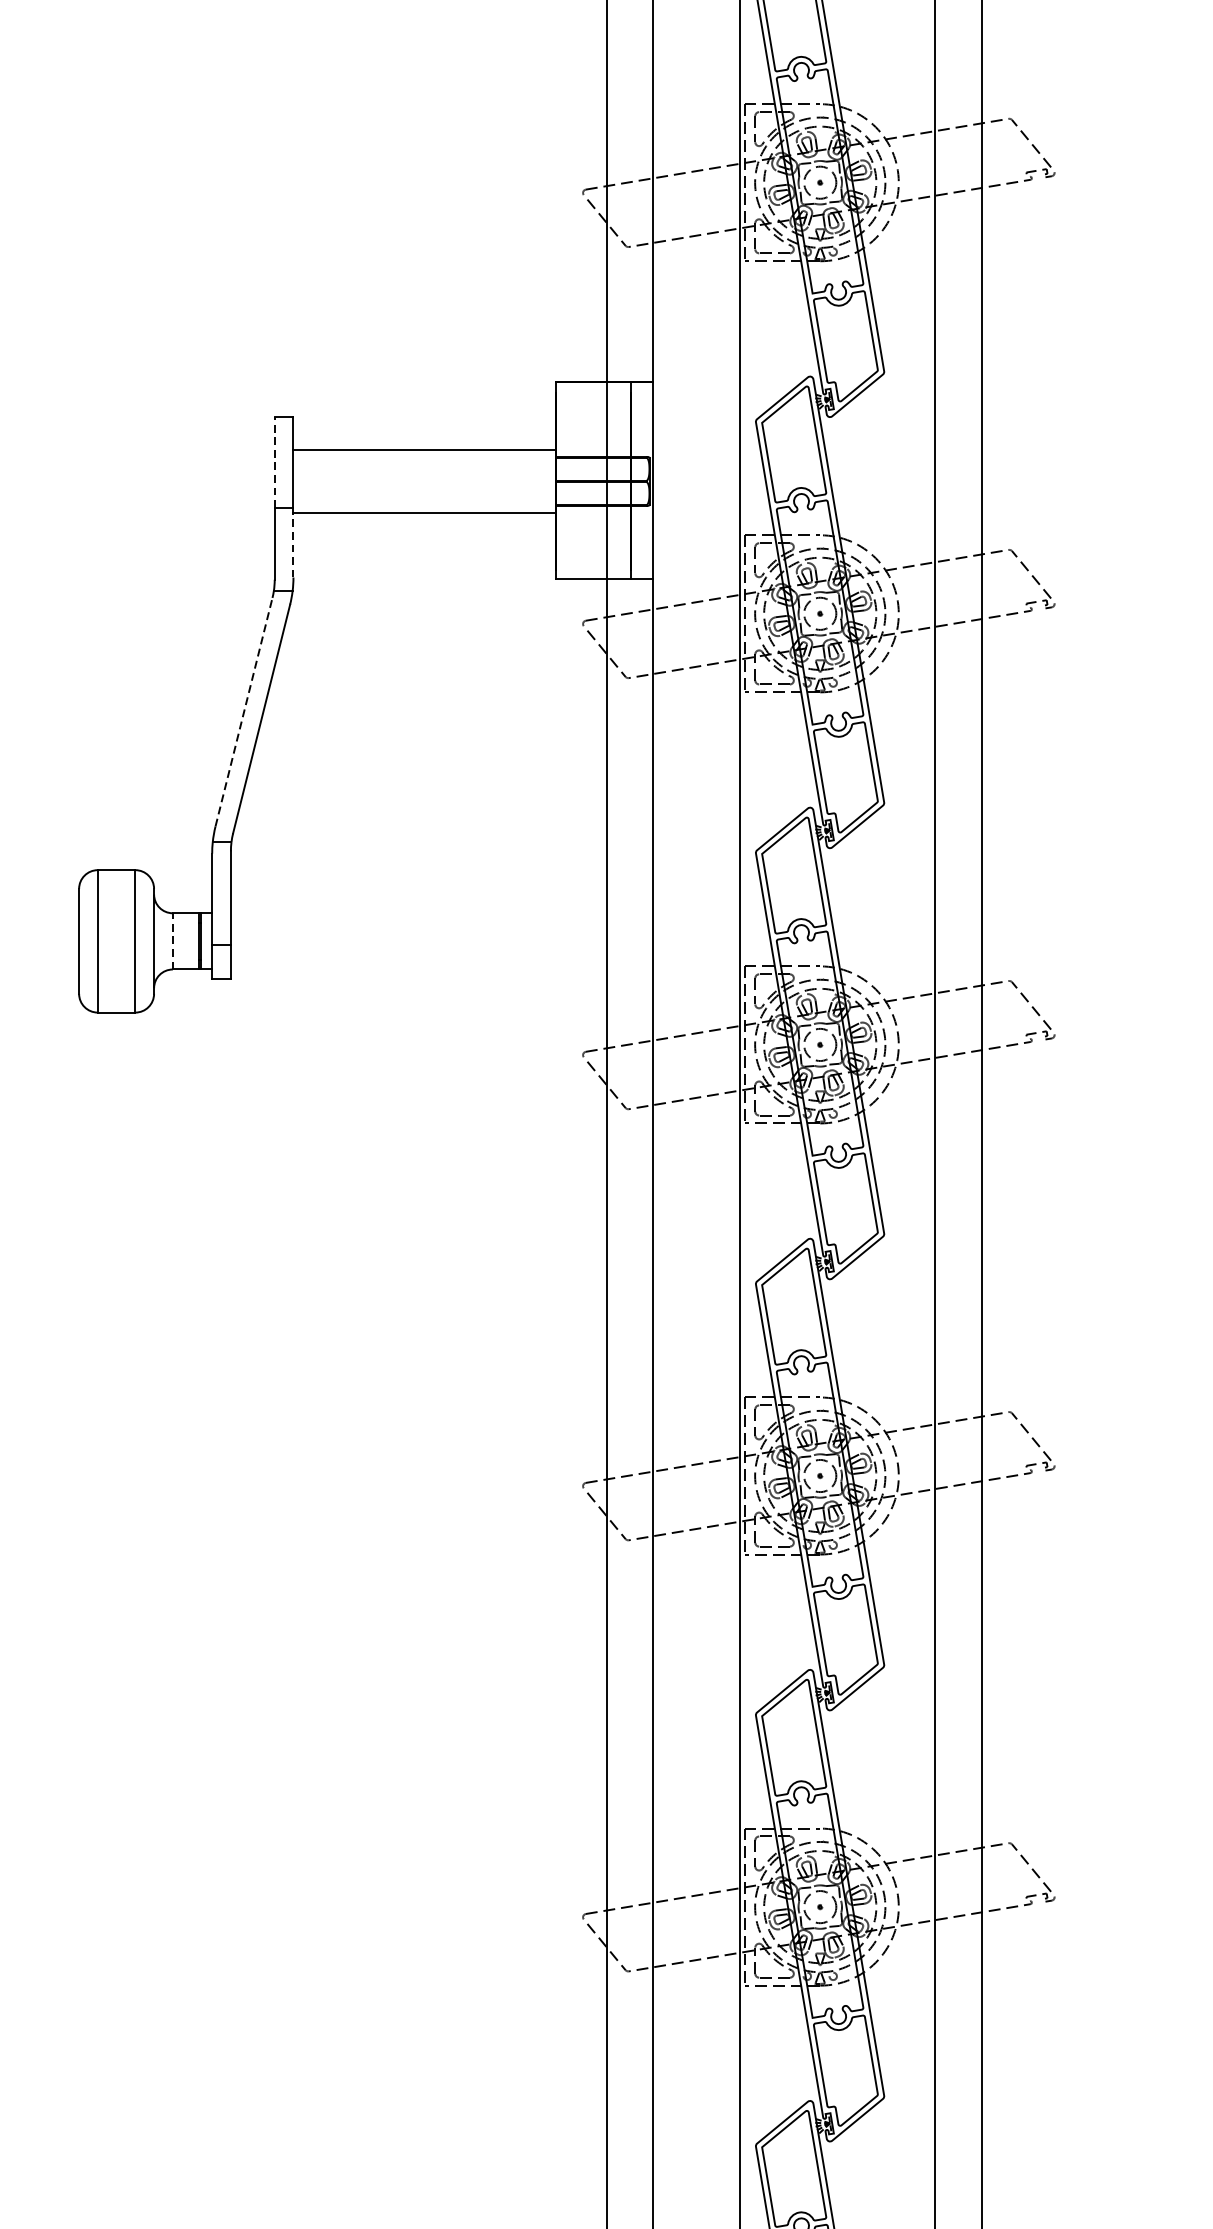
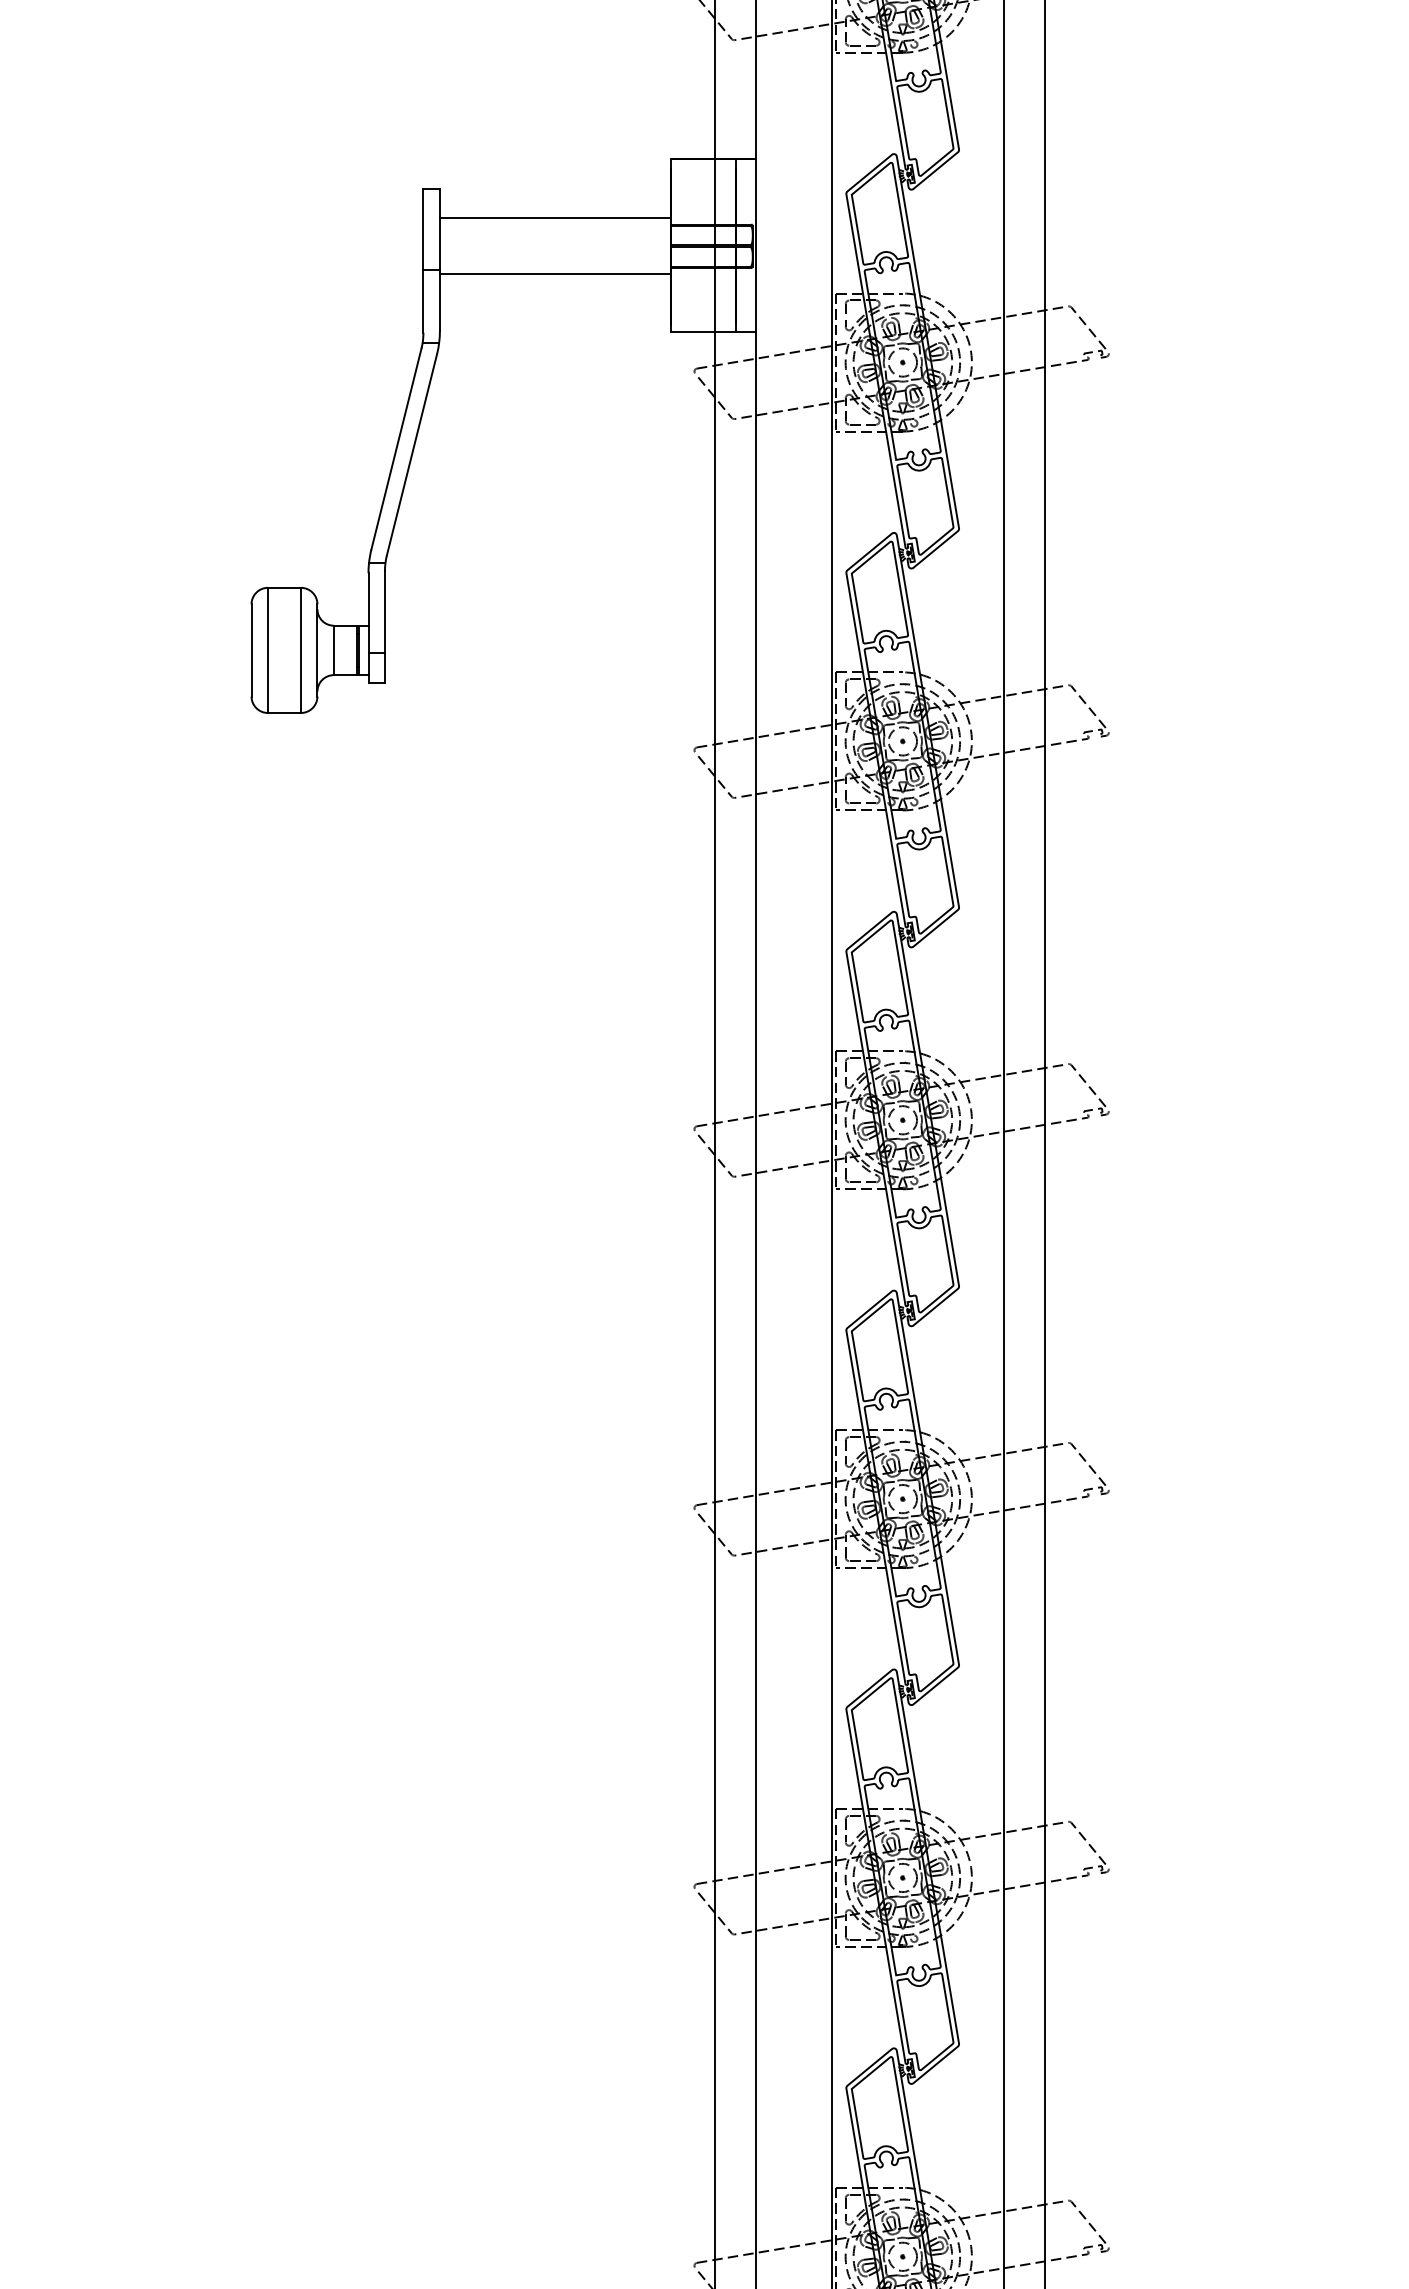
line: (274, 461) -> (423, 228), dashed -> solid
line: (292, 543) -> (439, 300), dashed -> solid
line: (244, 712) -> (396, 449), dashed -> solid
line: (172, 941) -> (333, 650), dashed -> solid

